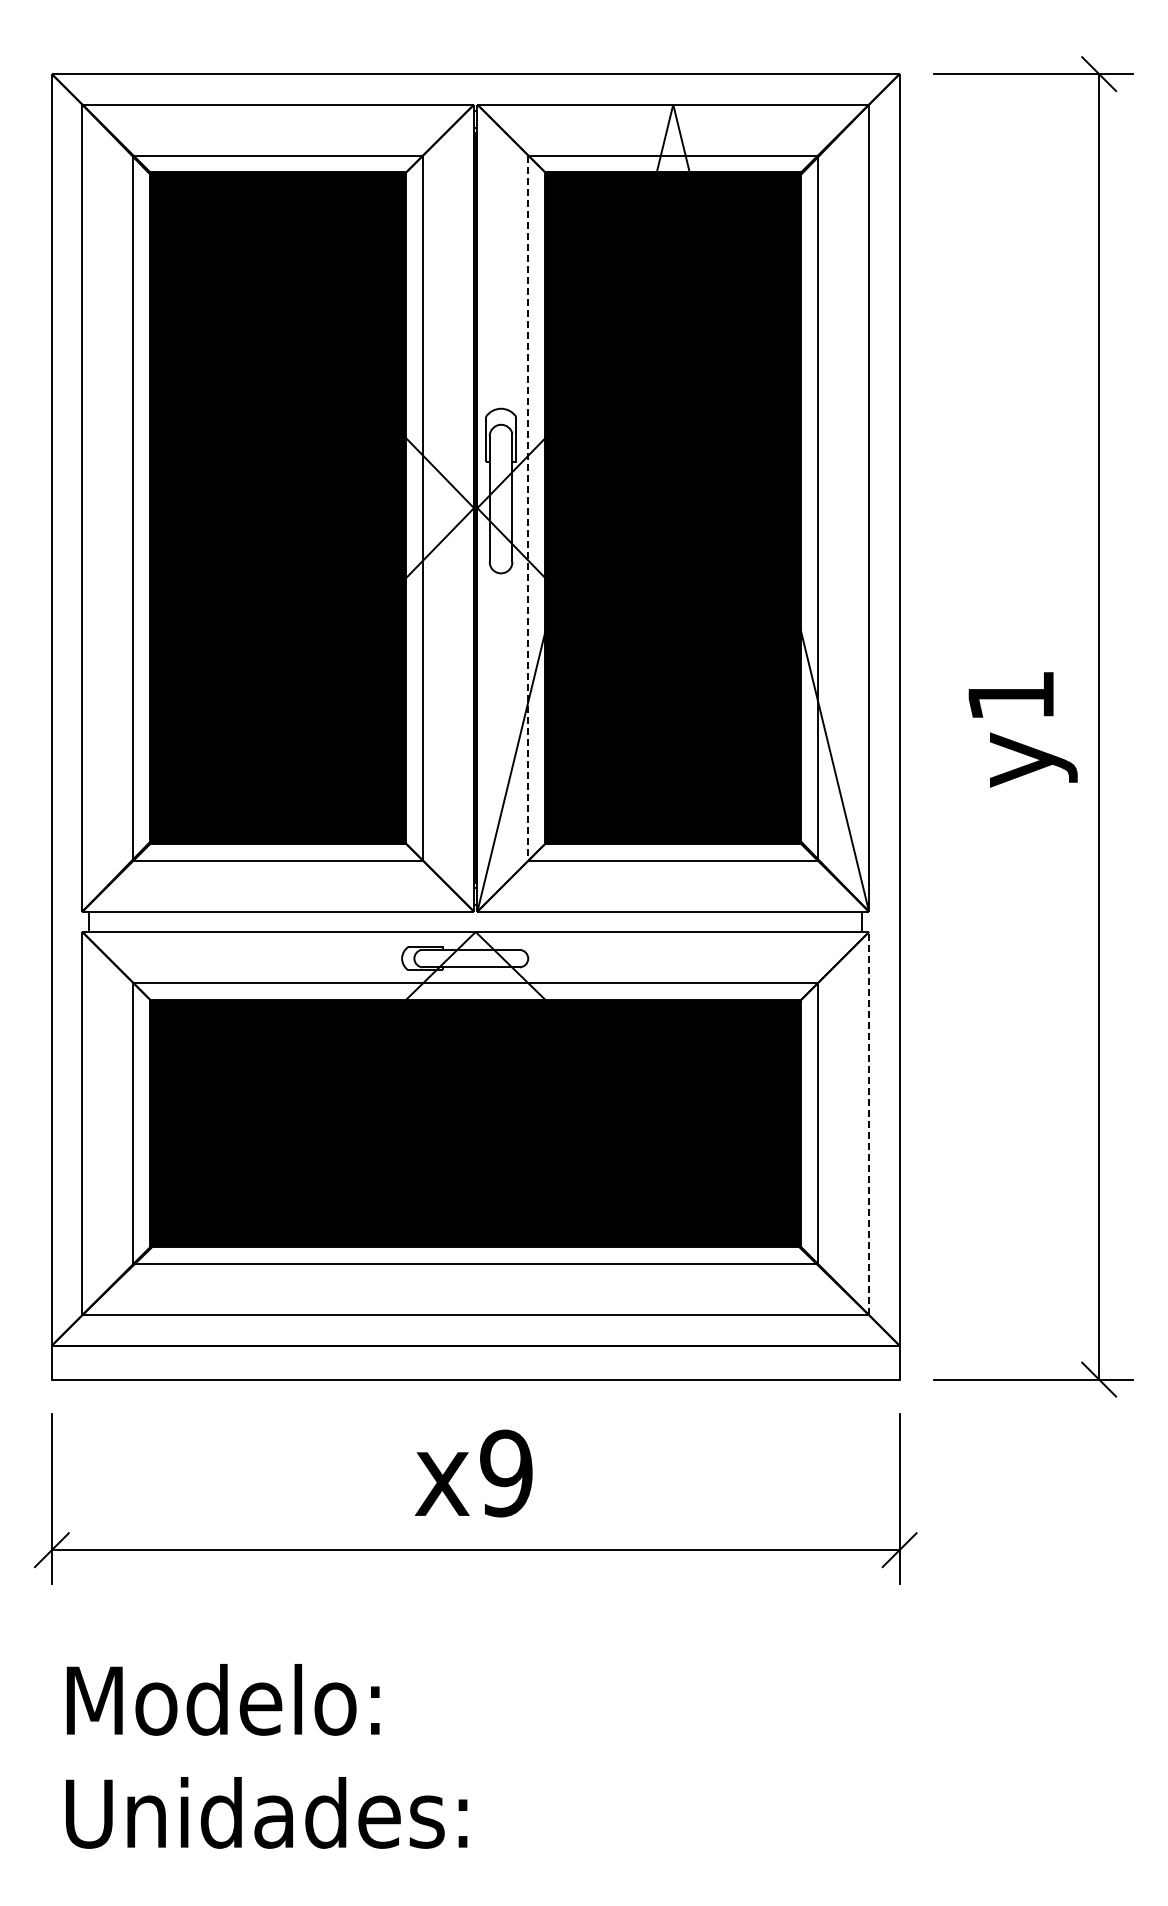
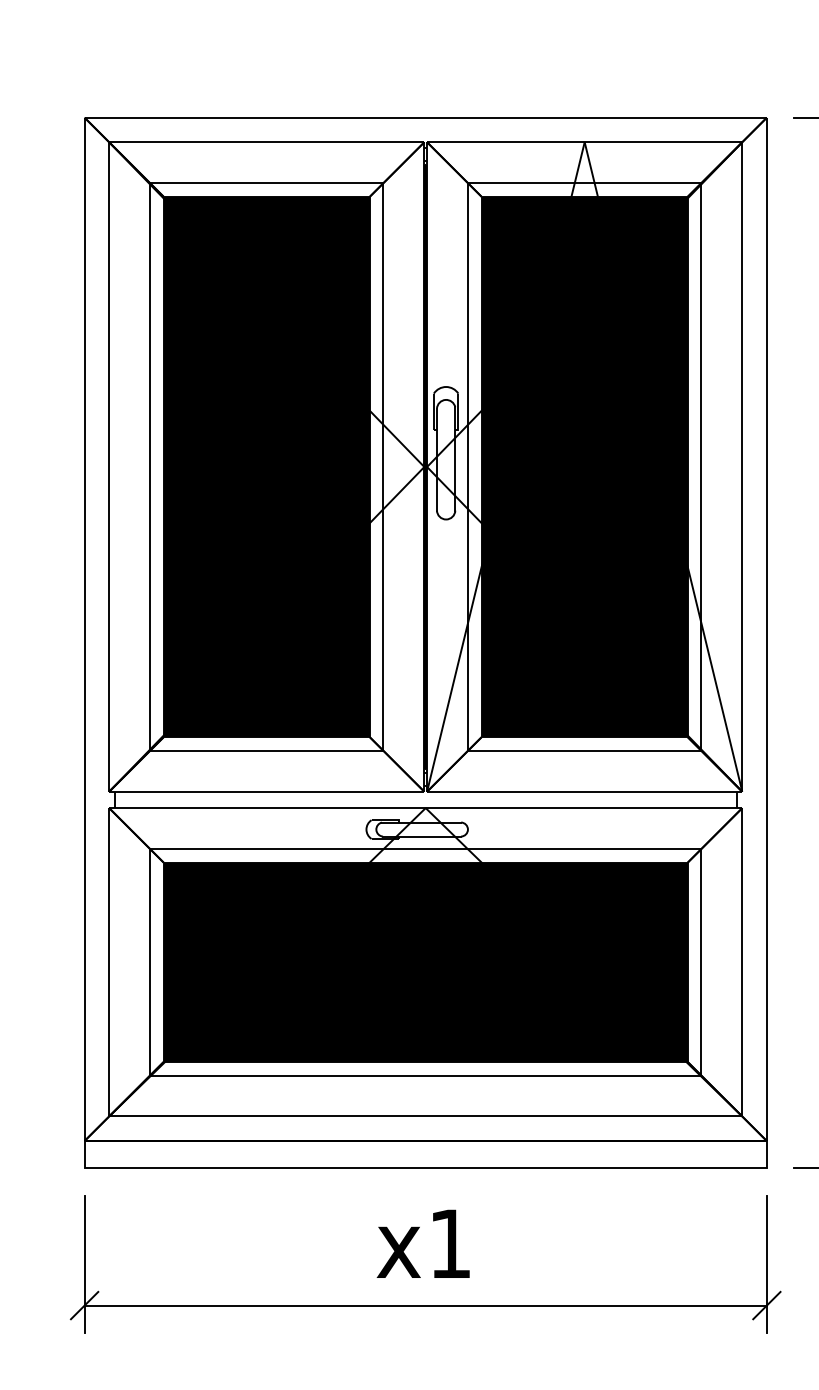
line: (528, 508) -> (468, 467), dashed -> solid
line: (869, 1123) -> (742, 962), dashed -> solid
text: (506, 1473) -> (450, 1243), x9 -> x1

